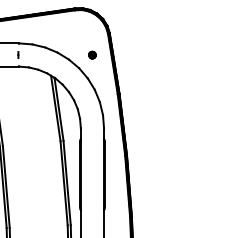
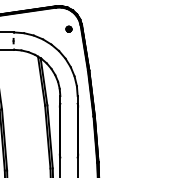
part: (91, 54) -> (68, 28), moved

